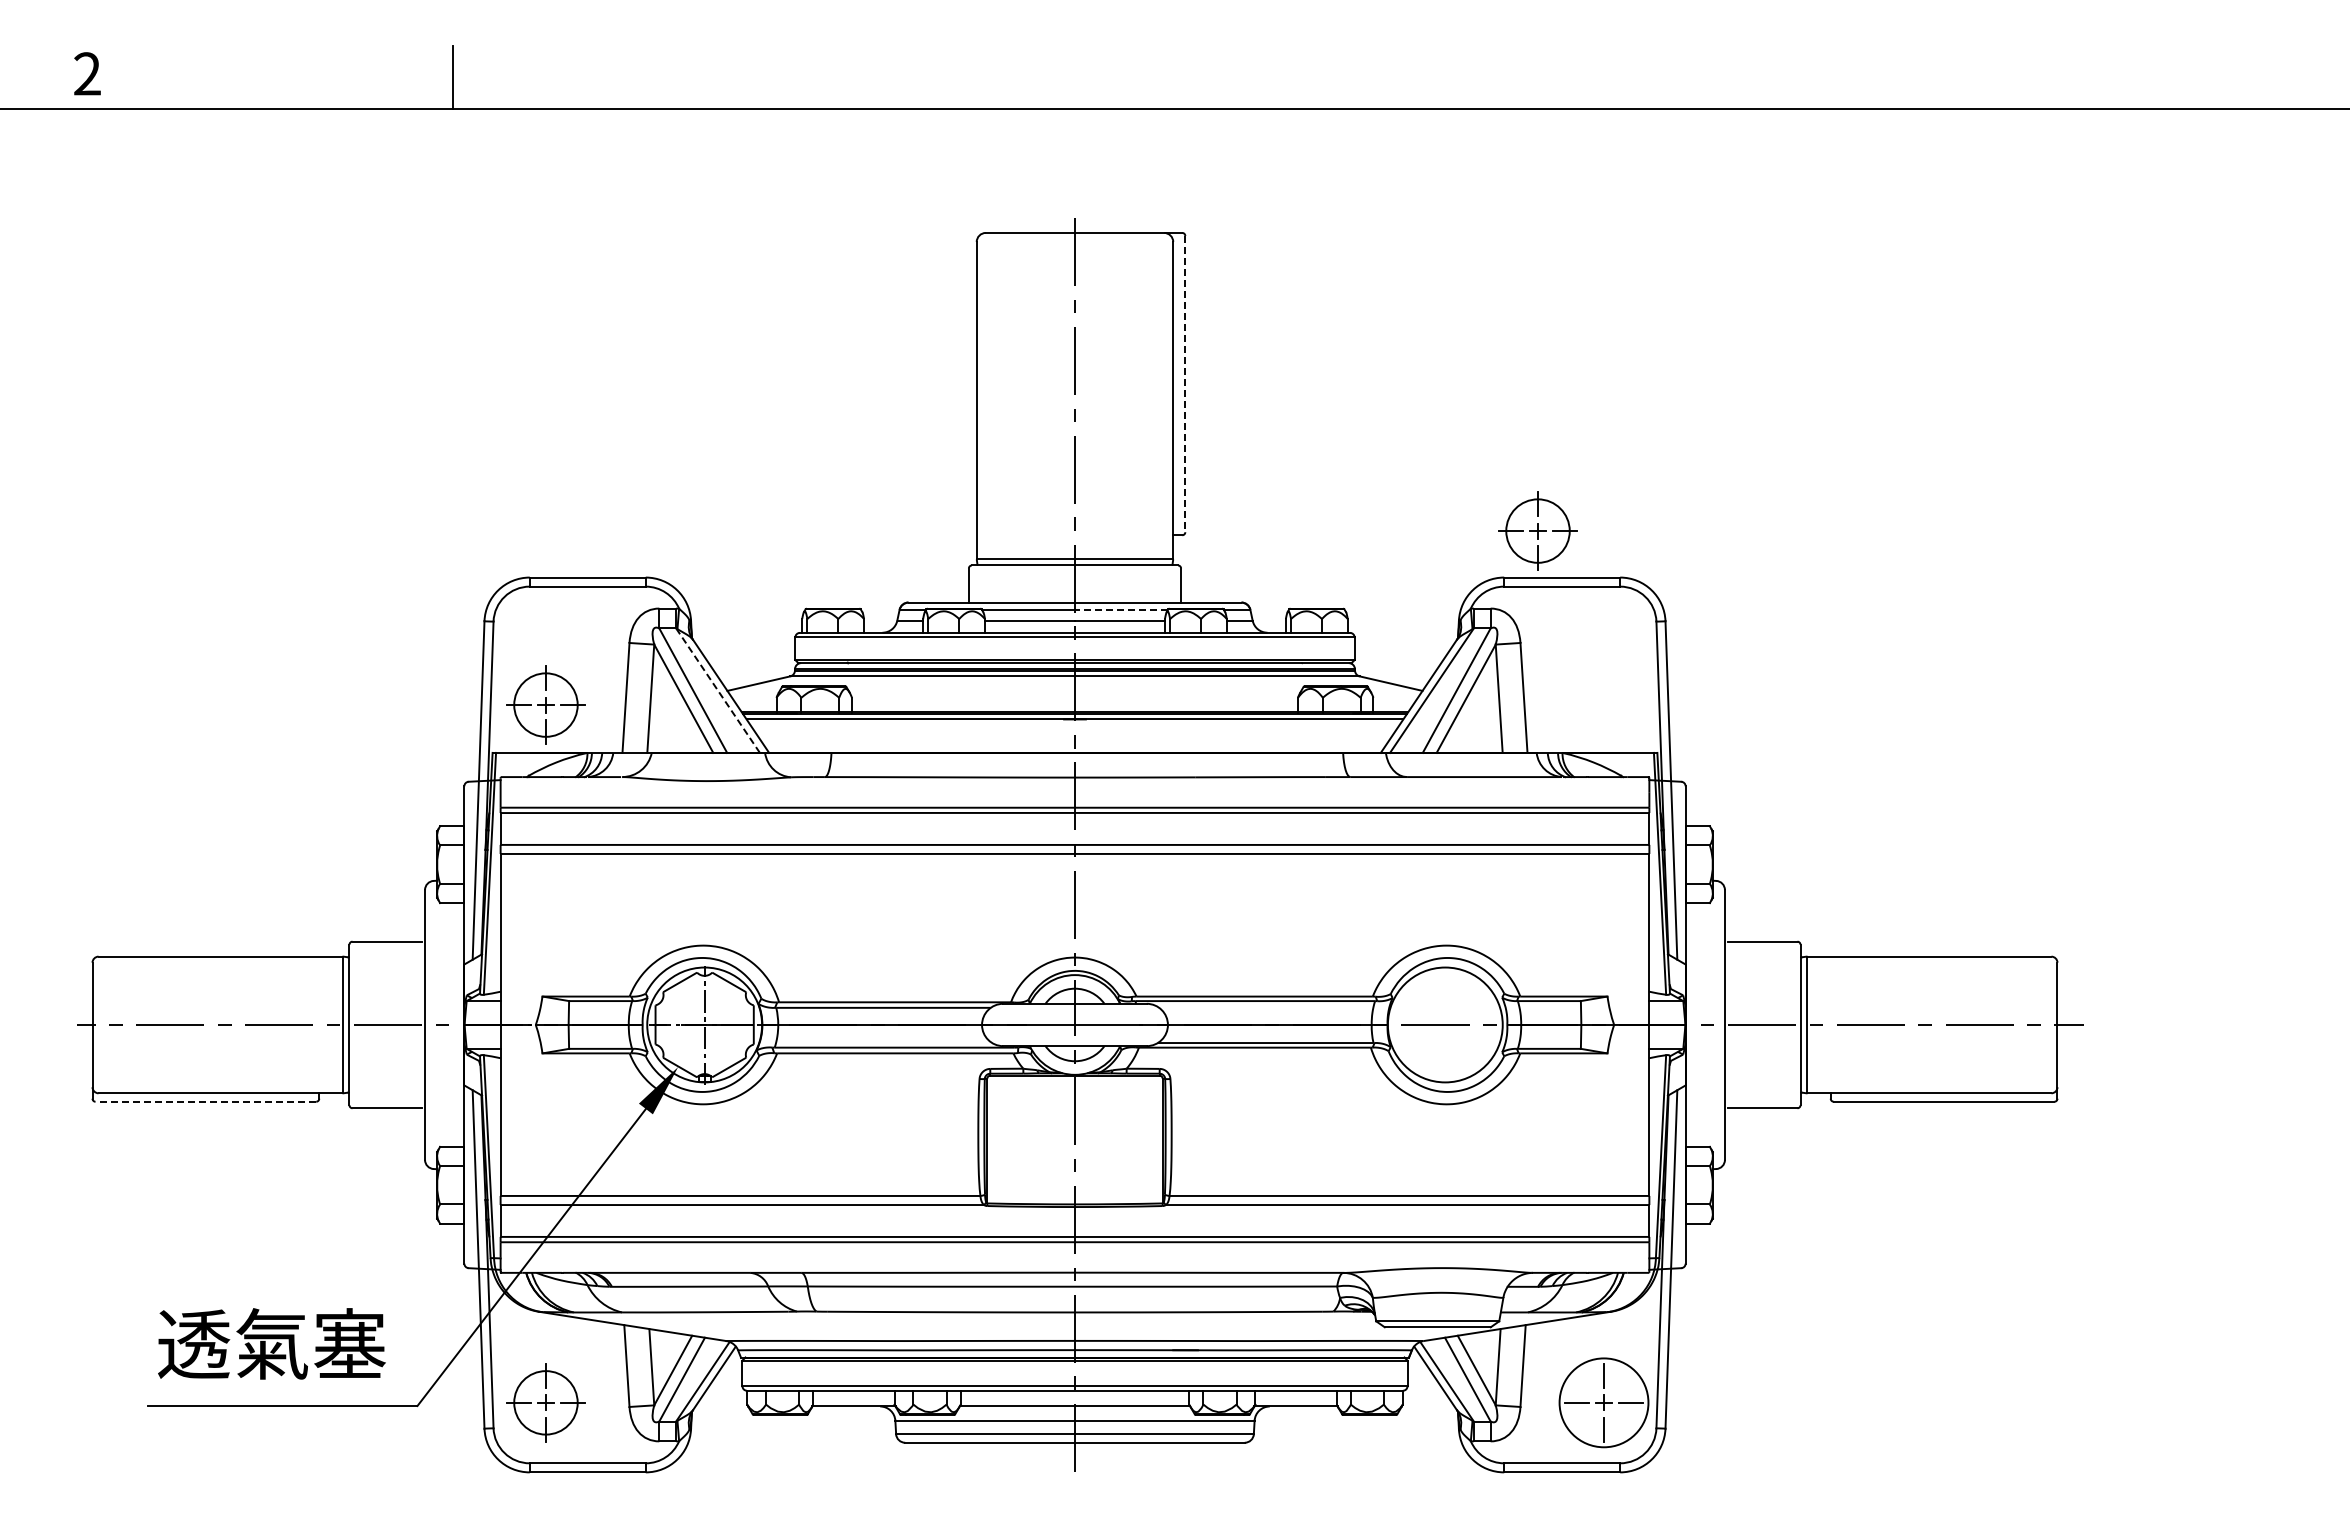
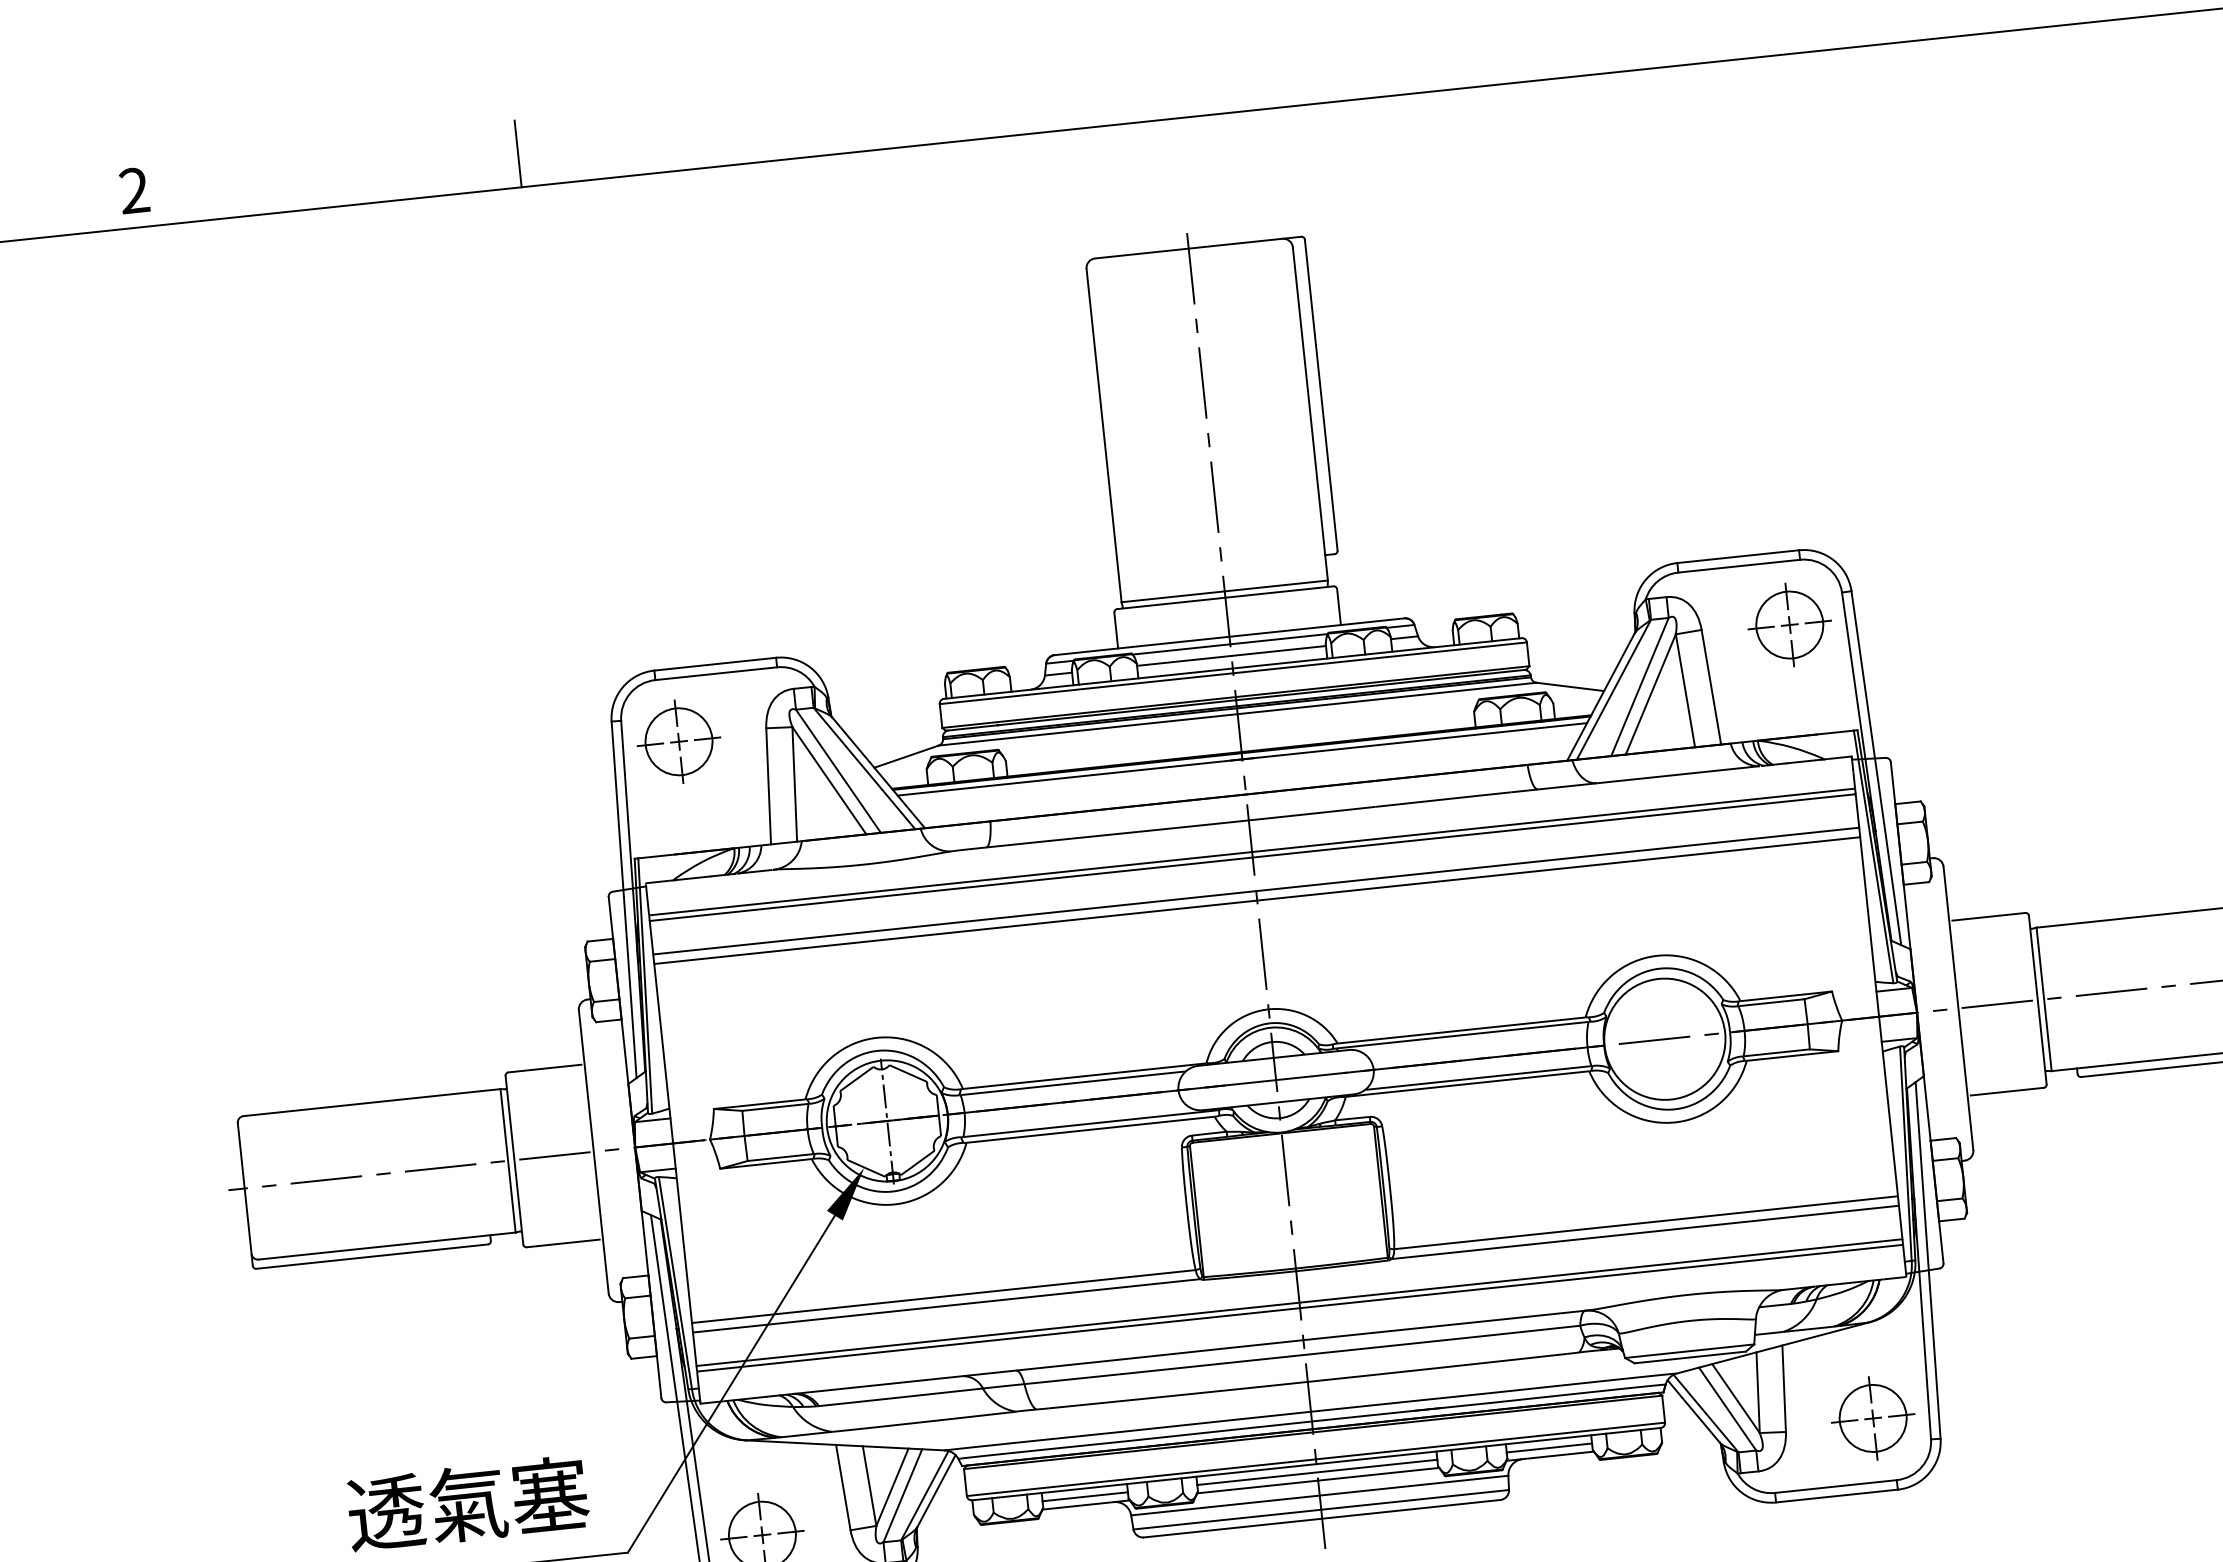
line: (1185, 384) -> (1321, 395), dashed -> solid
part: (1537, 530) -> (1789, 624), moved
line: (1121, 609) -> (1279, 638), dashed -> solid
line: (717, 690) -> (863, 768), dashed -> solid
part: (545, 704) -> (678, 741), moved
line: (205, 1101) -> (371, 1256), dashed -> solid
line: (853, 1398) -> (1084, 1496), added
line: (1074, 1398) -> (1316, 1472), added
line: (1295, 1398) -> (1548, 1447), added
circle: (1603, 1402) -> (1872, 1418), size x0.71

